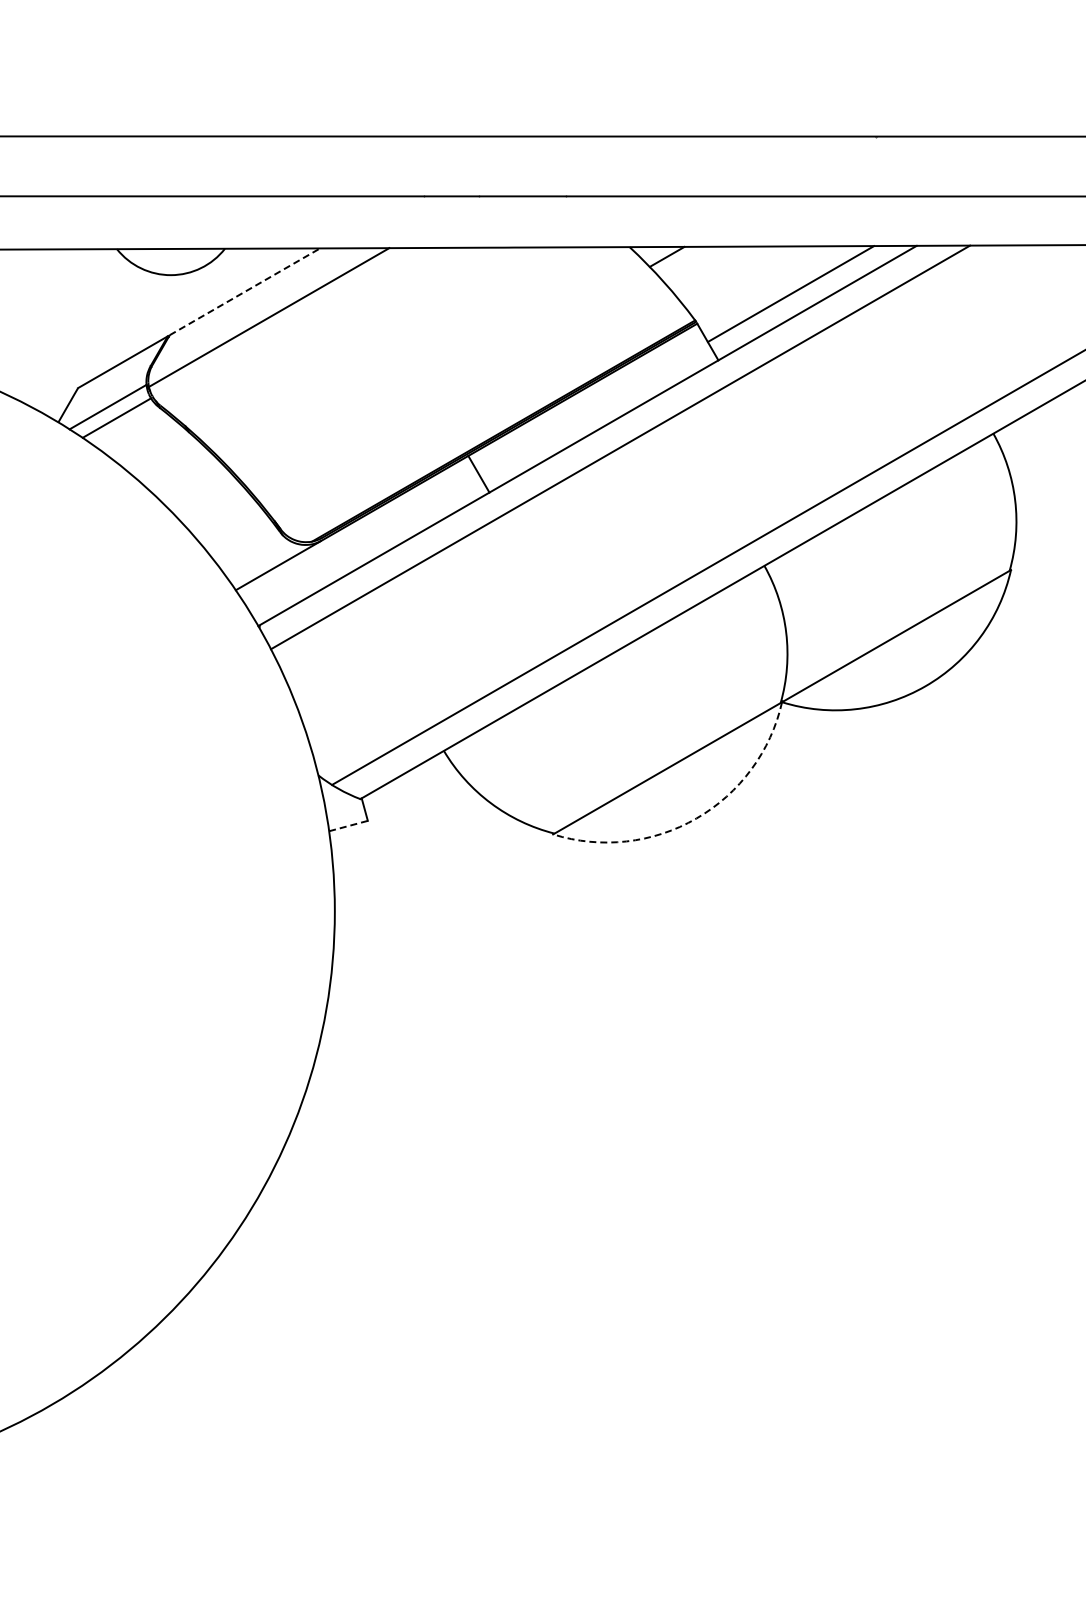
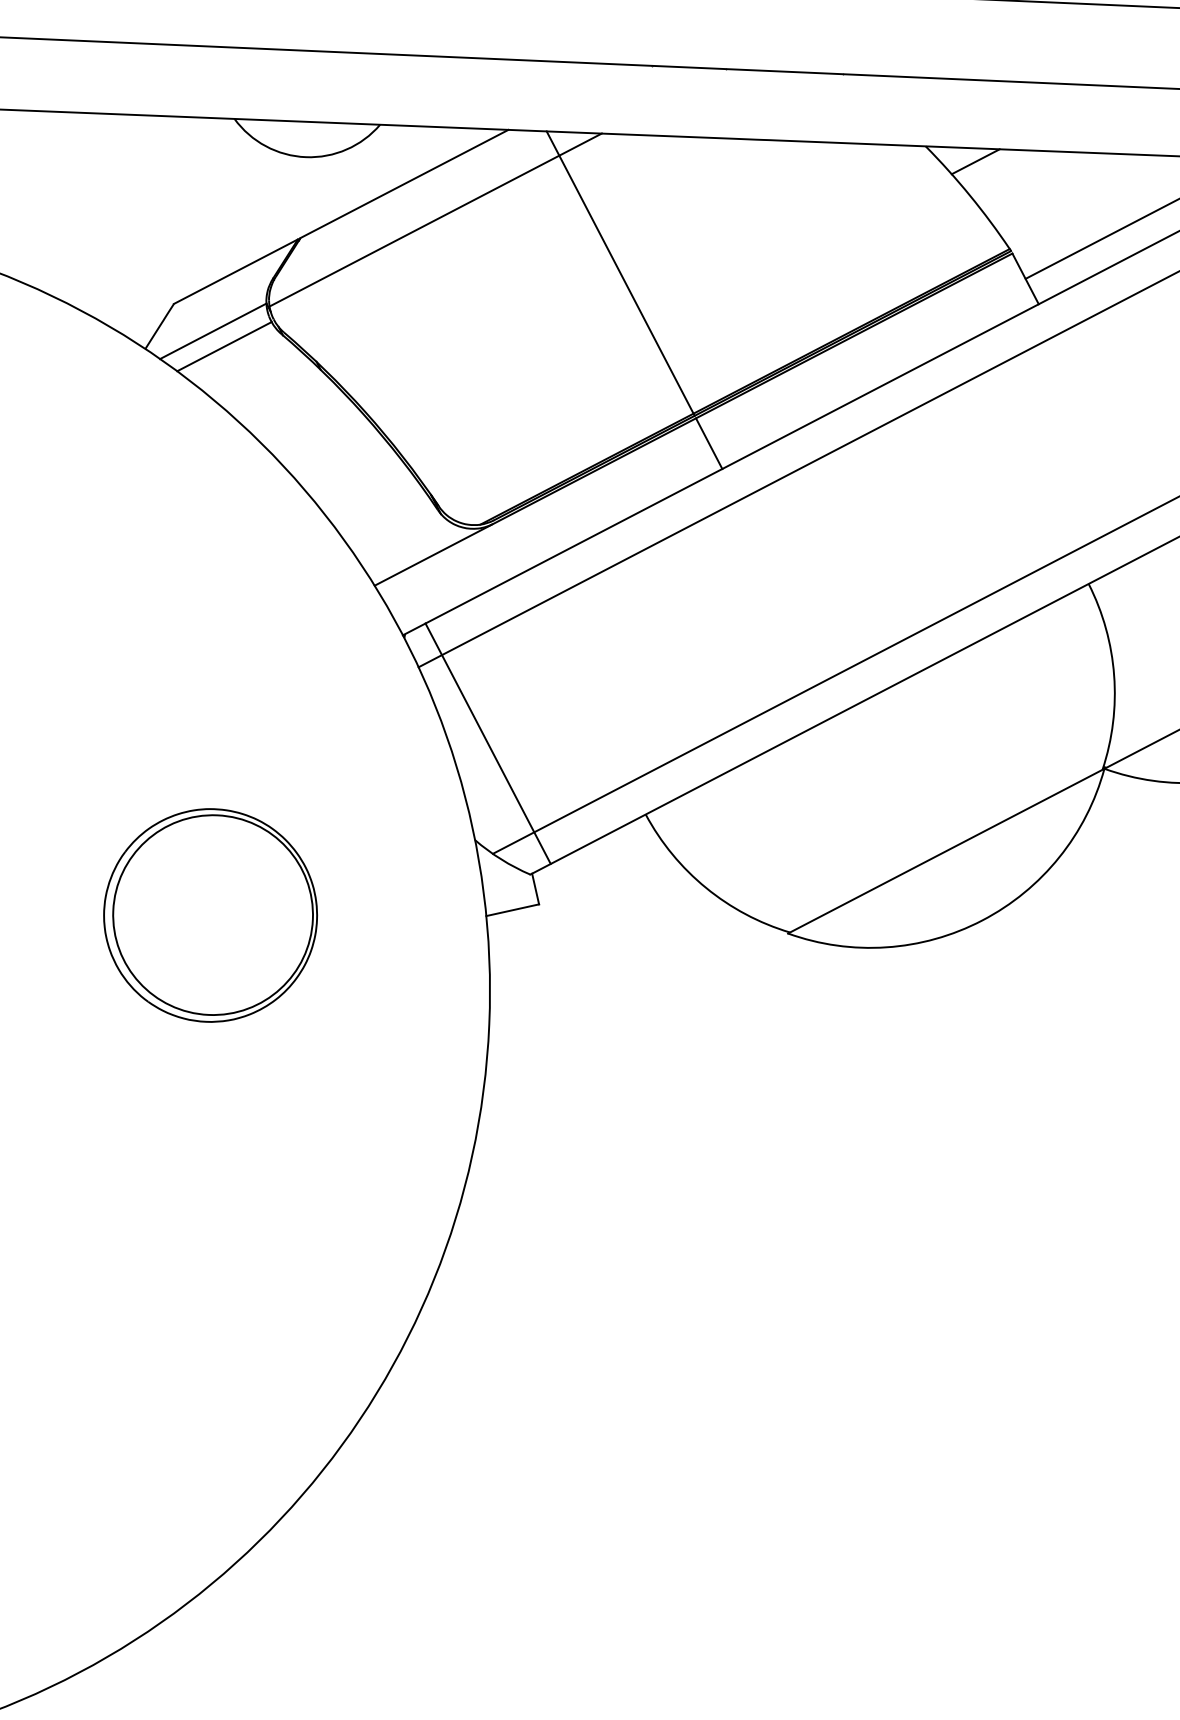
line: (244, 291) -> (403, 183), dashed -> solid
line: (407, 351) -> (620, 273), added
line: (324, 703) -> (487, 743), added
arc: (696, 818) -> (982, 920), dashed -> solid
line: (348, 825) -> (512, 909), dashed -> solid
part: (124, 839) -> (209, 915), added

